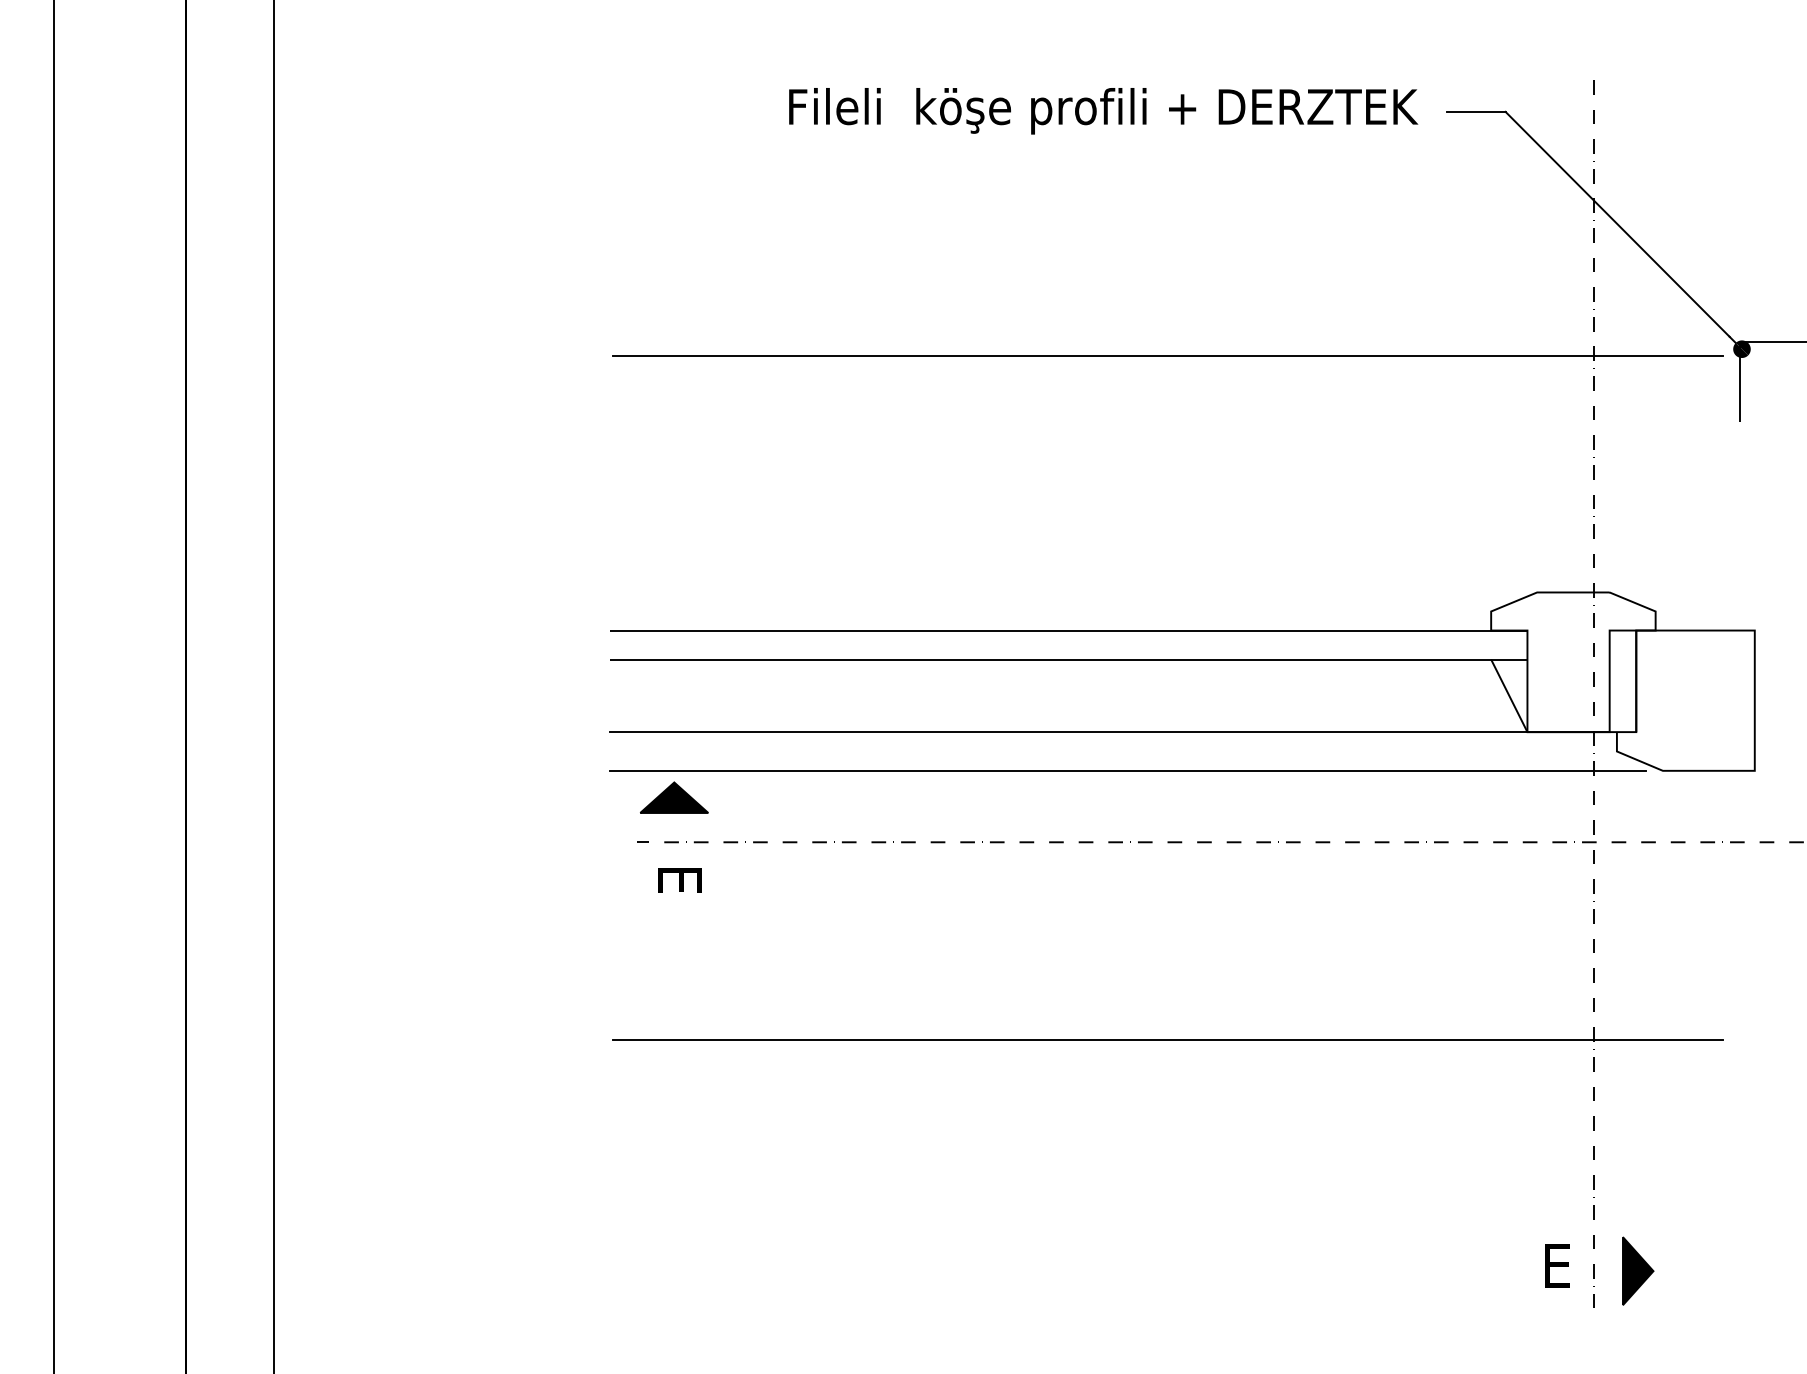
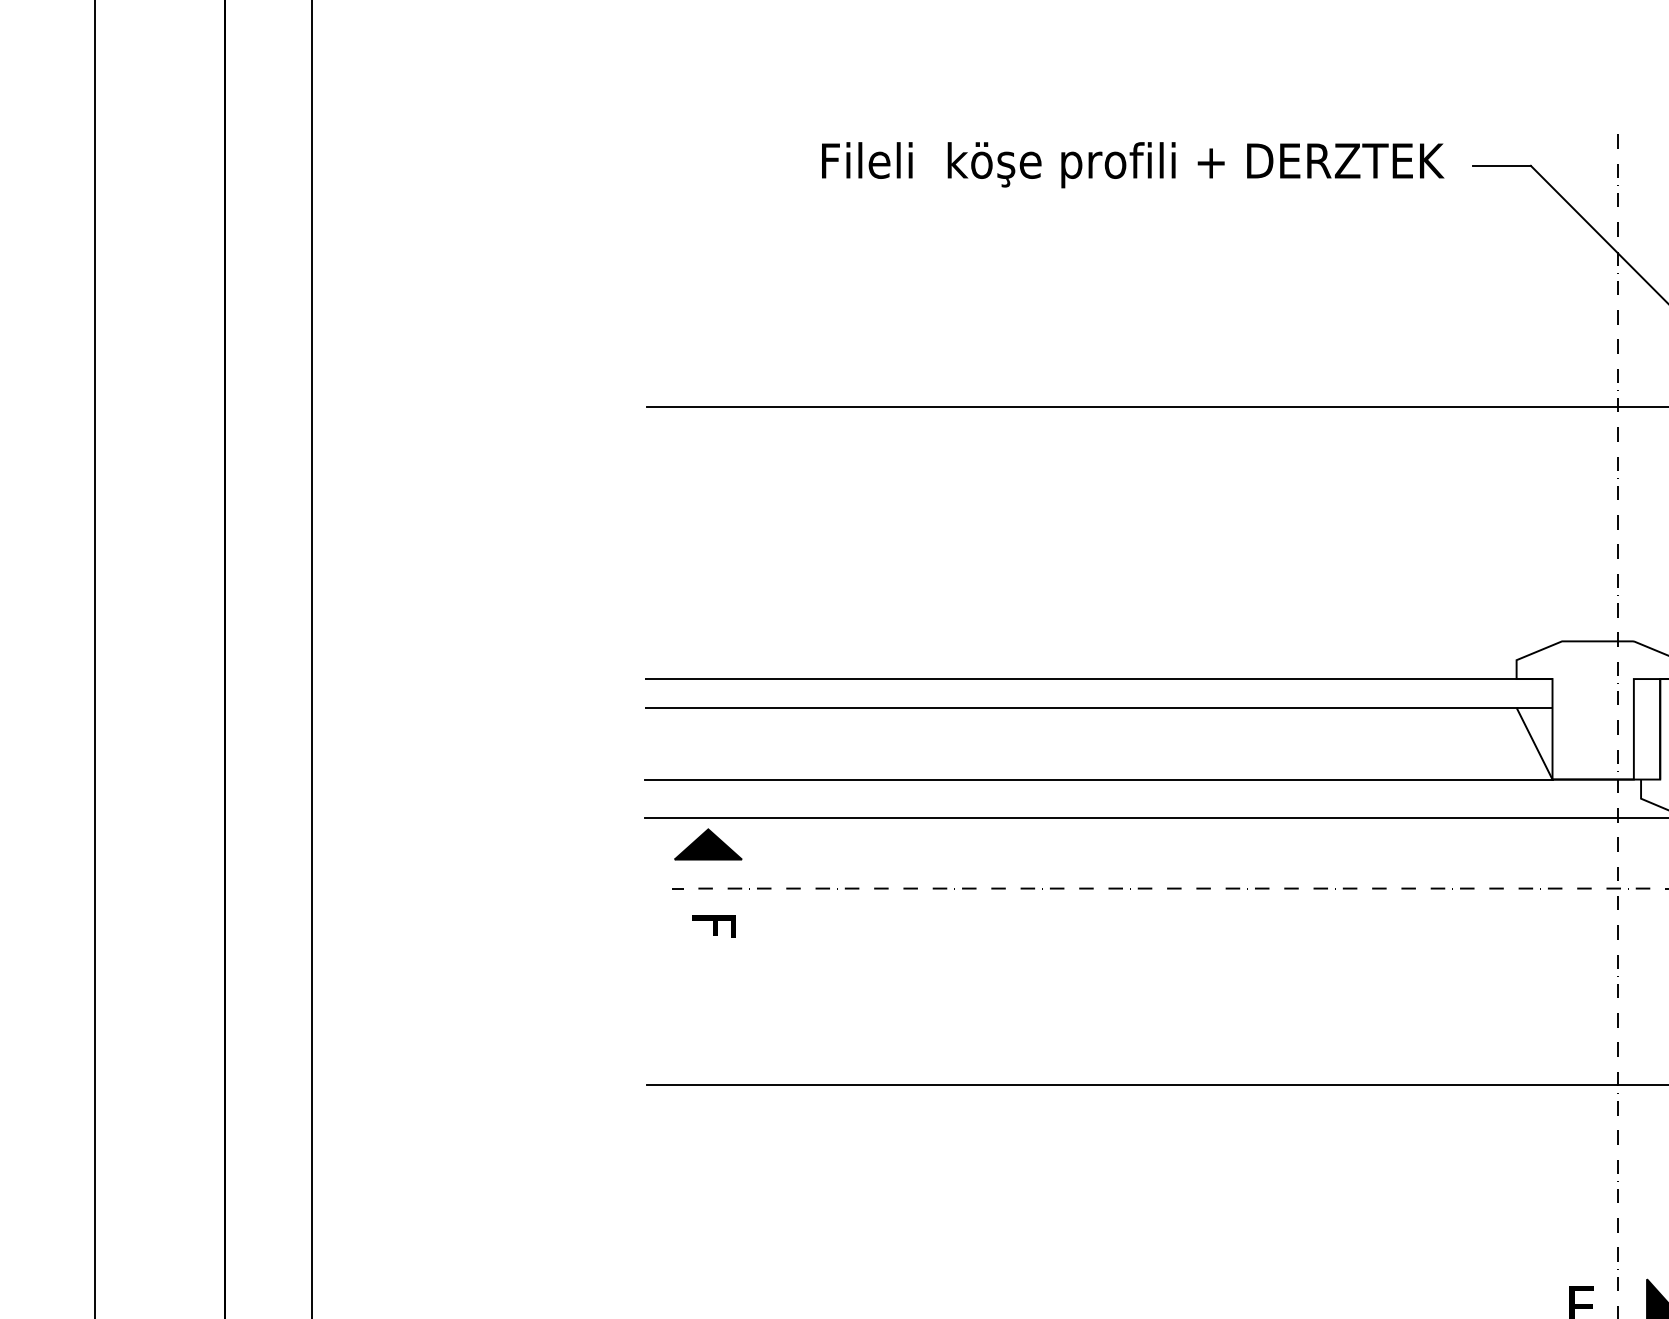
text: (679, 880) -> (713, 926), E -> F

